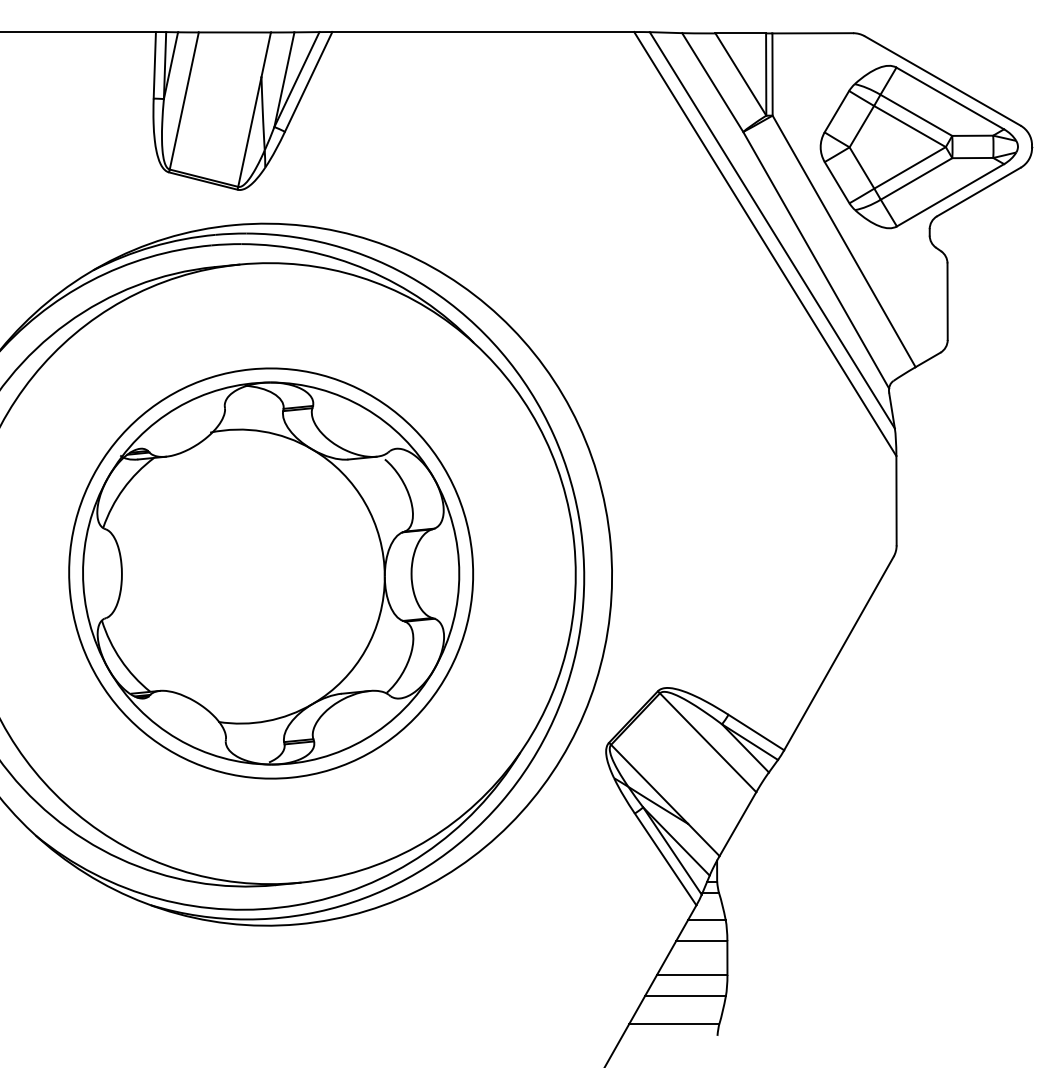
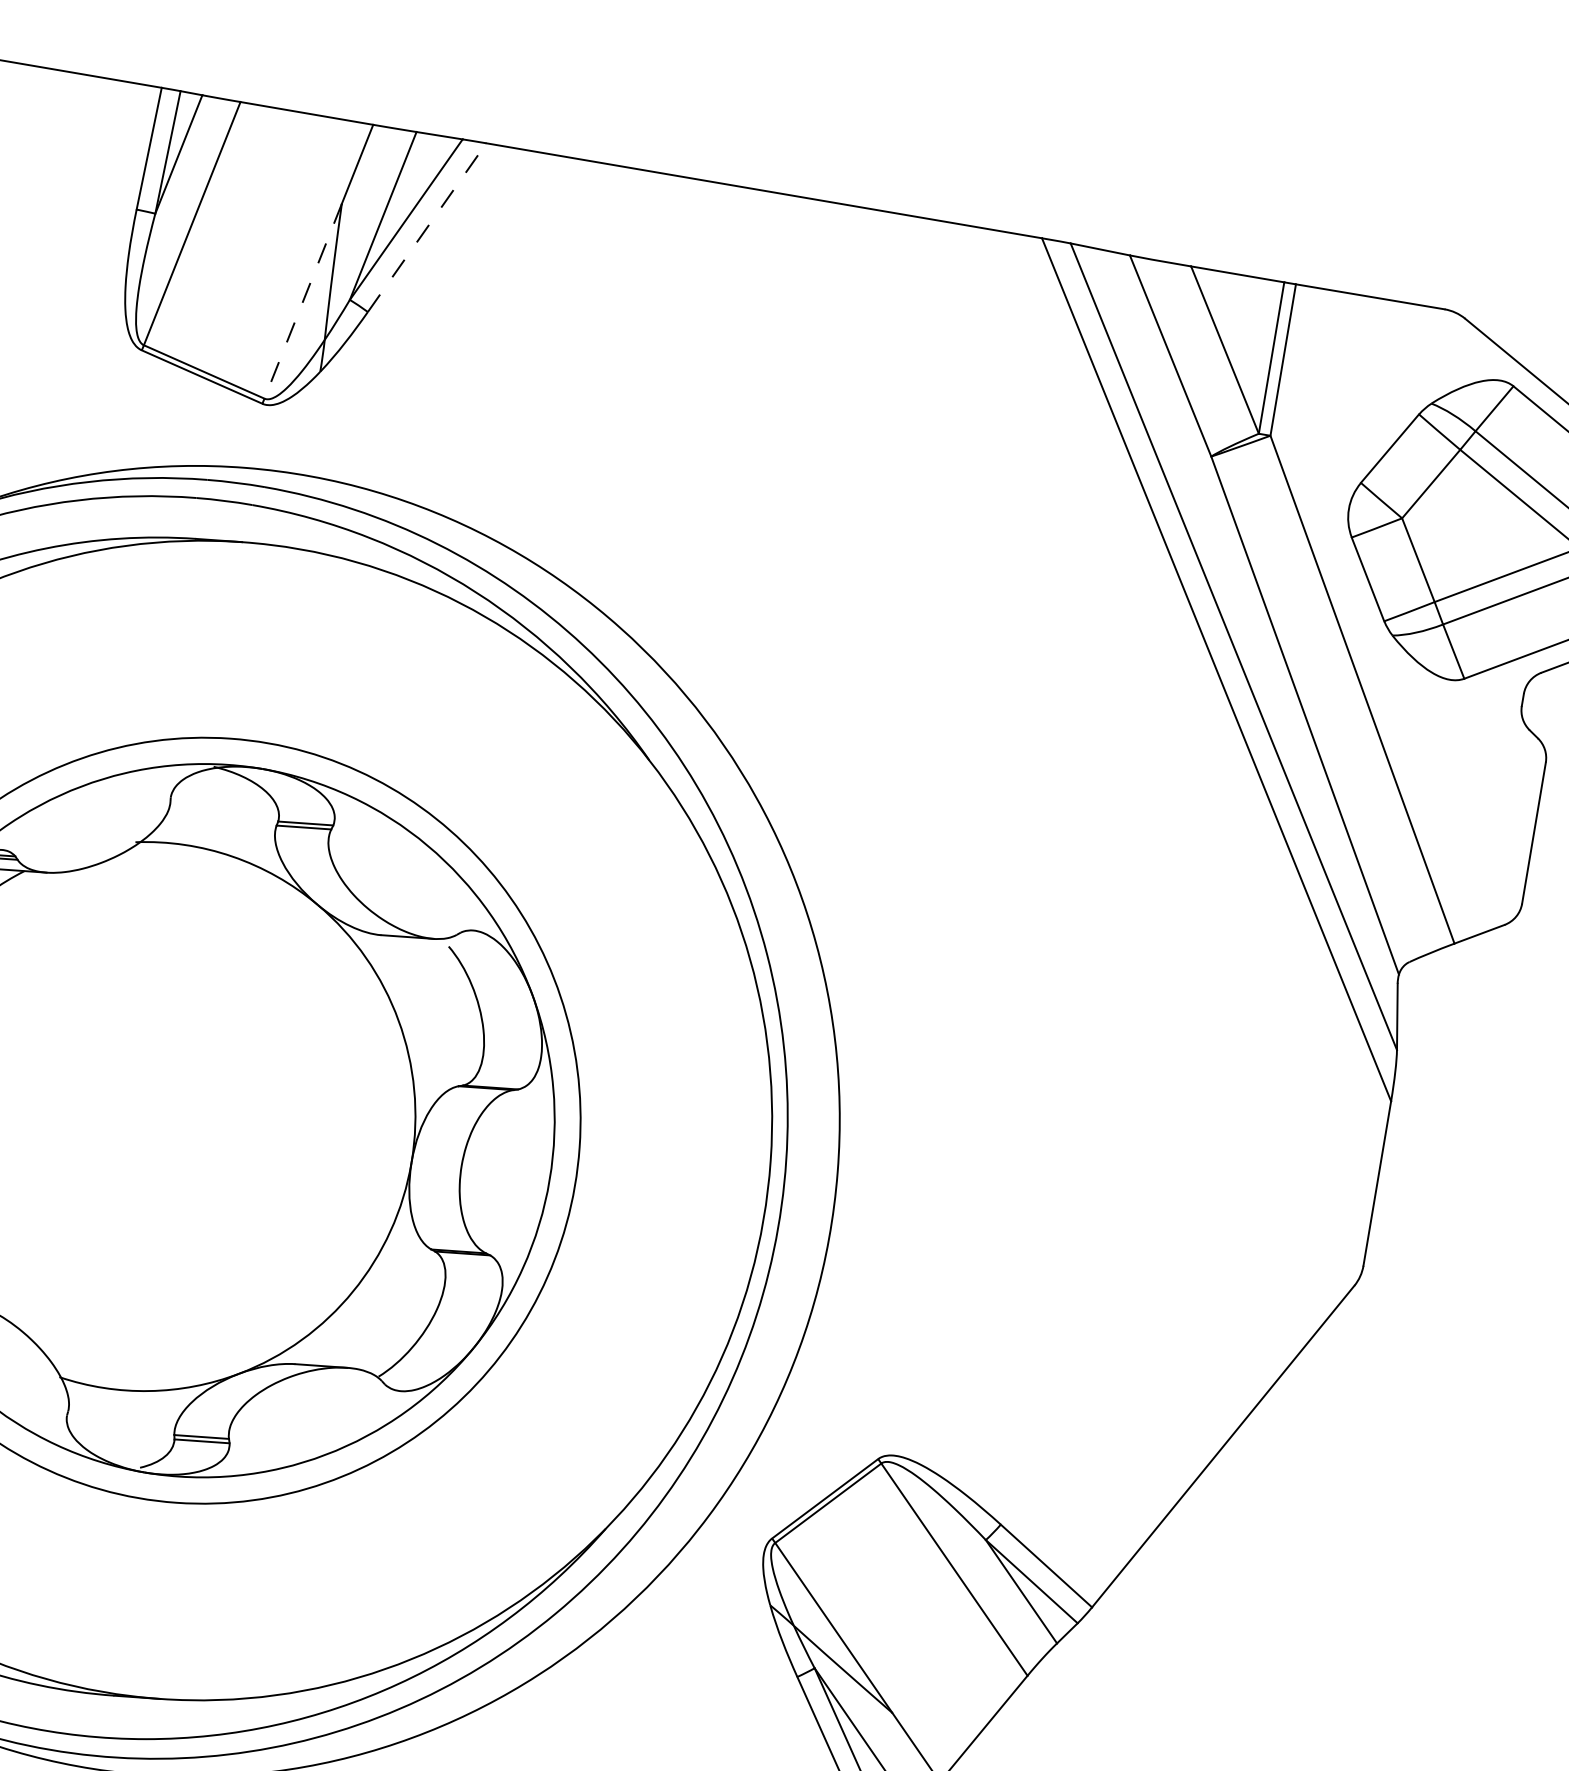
line: (308, 81) -> (426, 226), solid -> dashed
line: (249, 132) -> (302, 302), solid -> dashed

